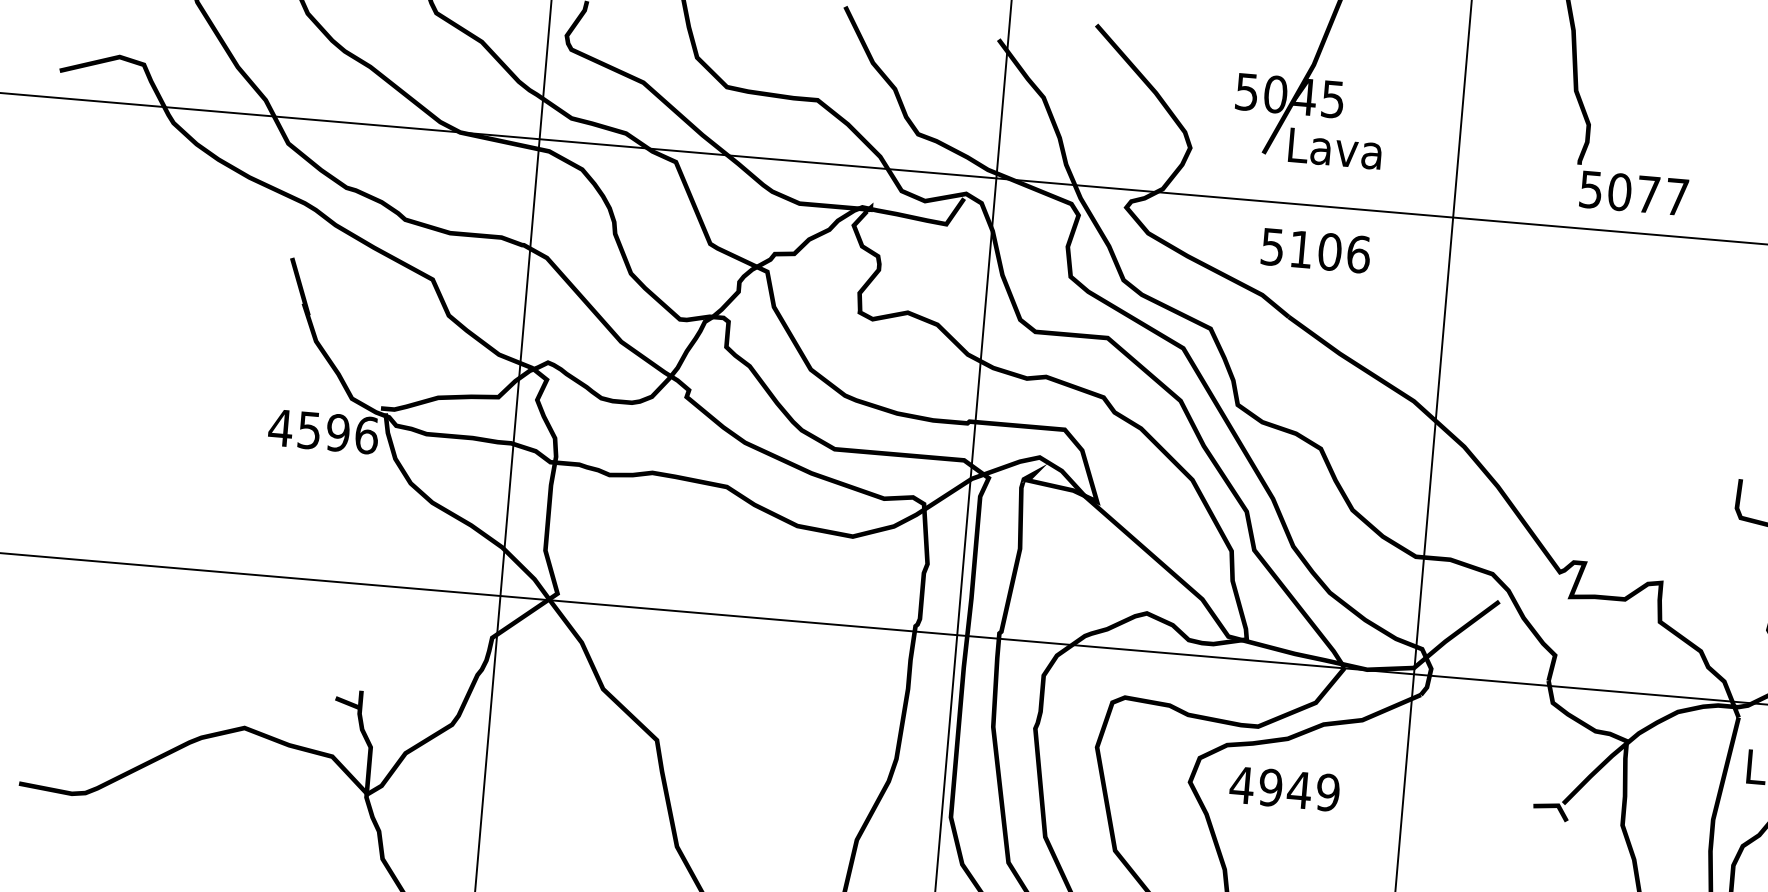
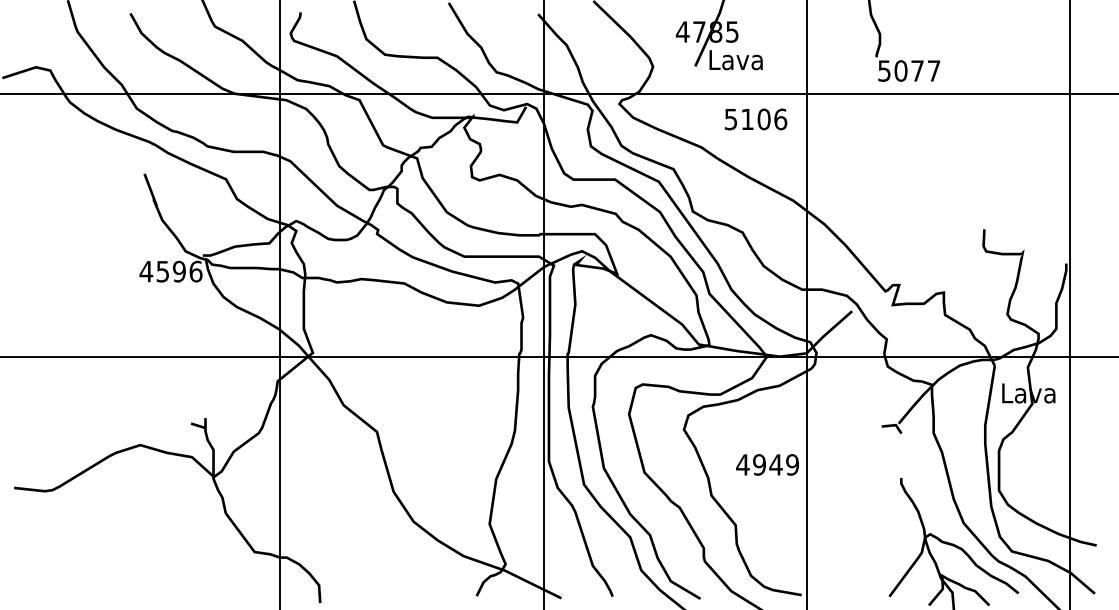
text: (1274, 93) -> (698, 31), 5045 -> 4785
text: (1315, 250) -> (755, 119), moved
text: (1284, 788) -> (767, 464), moved

